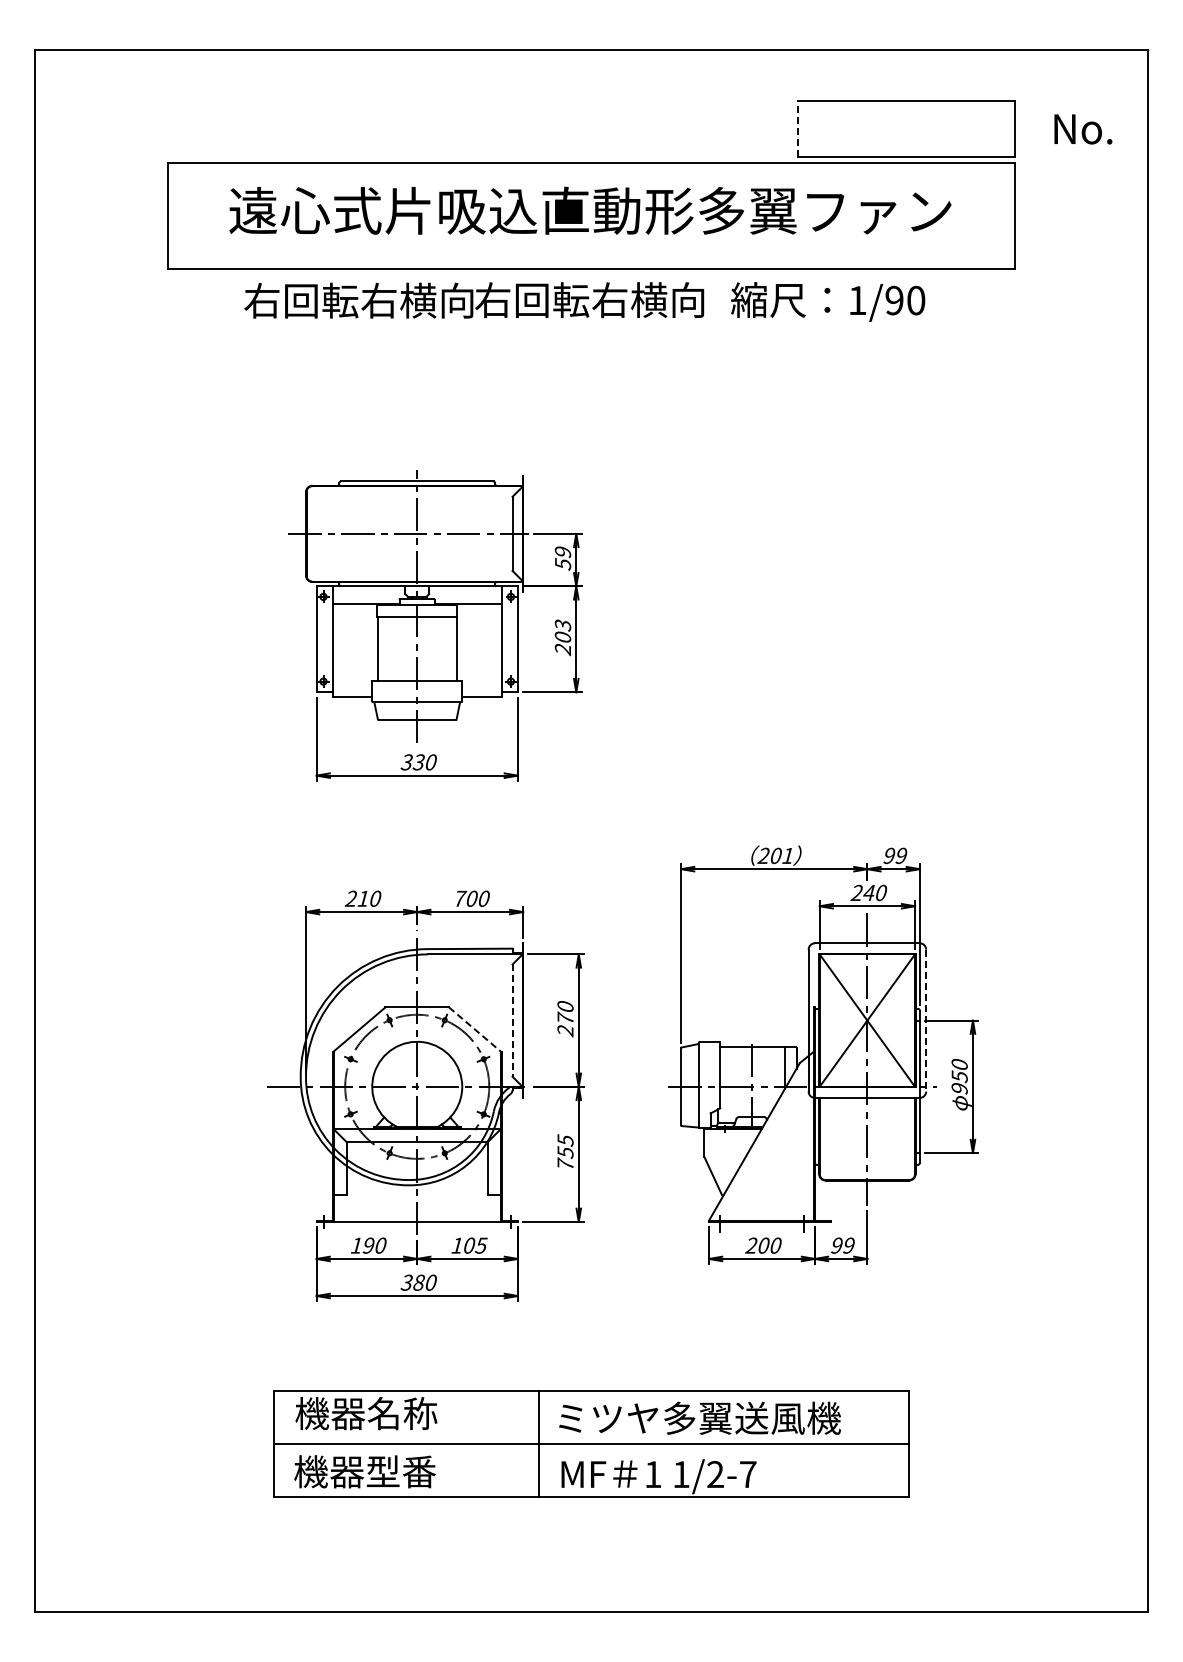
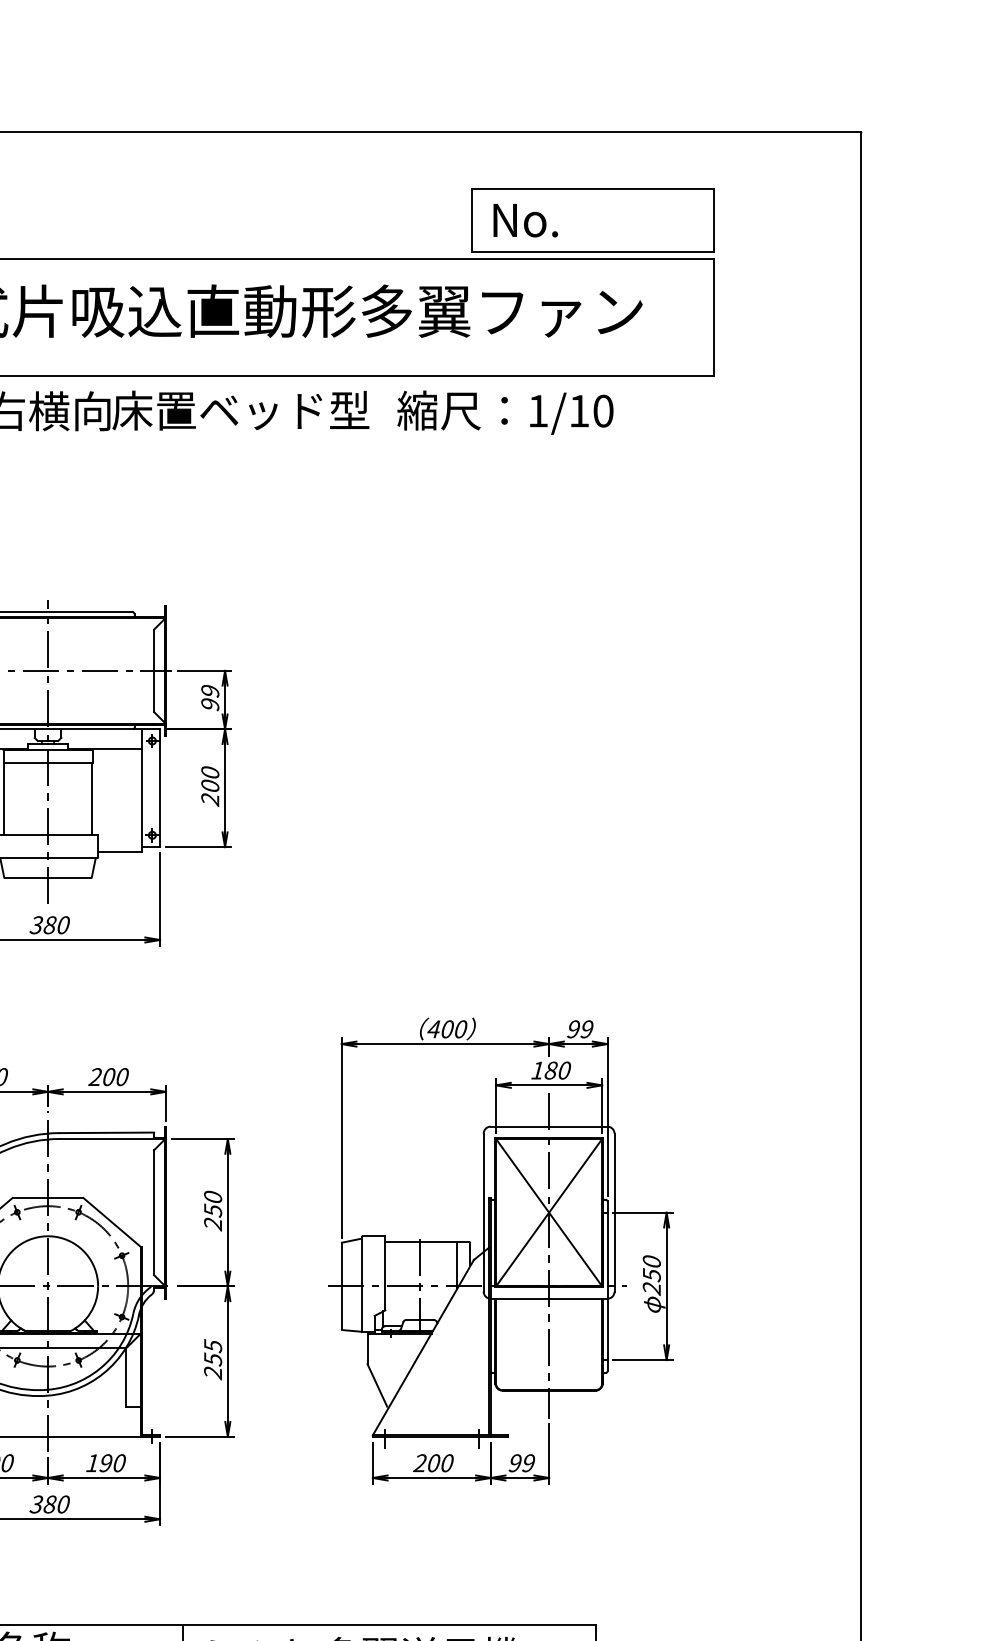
line: (798, 129) -> (472, 220), dashed -> solid
text: (1083, 129) -> (525, 220), moved
text: (590, 300) -> (240, 411), 右回転右横向 -> 床置ベッド型
text: (894, 300) -> (579, 411), 1/90 -> 1/10
text: (562, 564) -> (209, 704), 59 -> 99
text: (563, 625) -> (210, 772), 203 -> 200
text: (418, 762) -> (49, 925), 330 -> 380
text: (775, 855) -> (446, 1028), 201 -> 400
text: (862, 892) -> (543, 1070), 240 -> 180
text: (460, 898) -> (96, 1076), 700 -> 200
text: (565, 1018) -> (213, 1210), 270 -> 250
line: (926, 1020) -> (614, 1212), dashed -> solid
line: (512, 1021) -> (154, 1213), dashed -> solid
line: (475, 1029) -> (112, 1222), dashed -> solid
text: (959, 1089) -> (651, 1289), 950 -> 250
text: (565, 1164) -> (213, 1372), 755 -> 255
text: (475, 1245) -> (112, 1463), 105 -> 190

